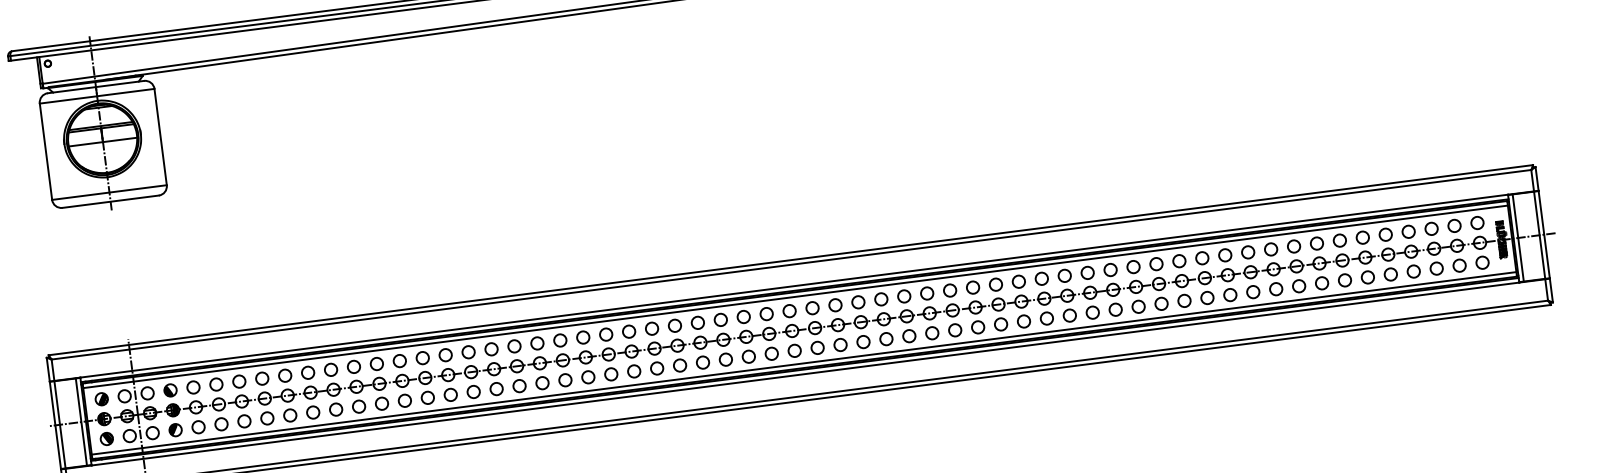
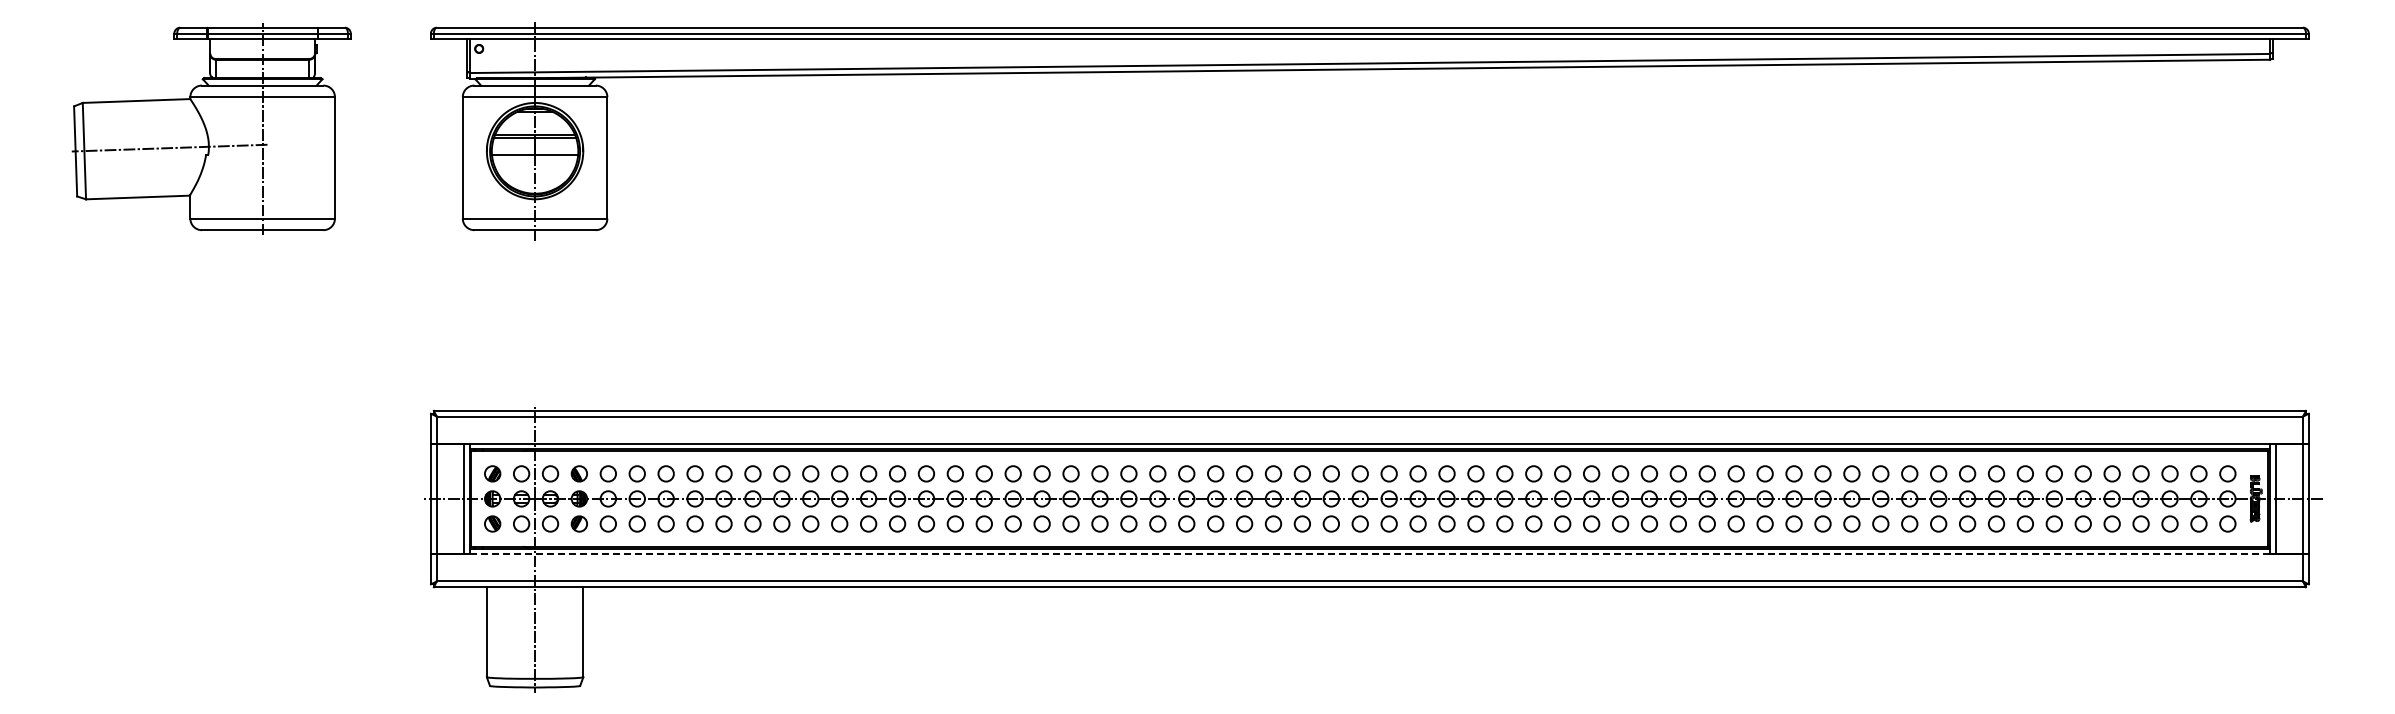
line: (795, 297) -> (1369, 457), removed
line: (803, 363) -> (1369, 540), removed
line: (805, 374) -> (1370, 554), solid -> dashed

